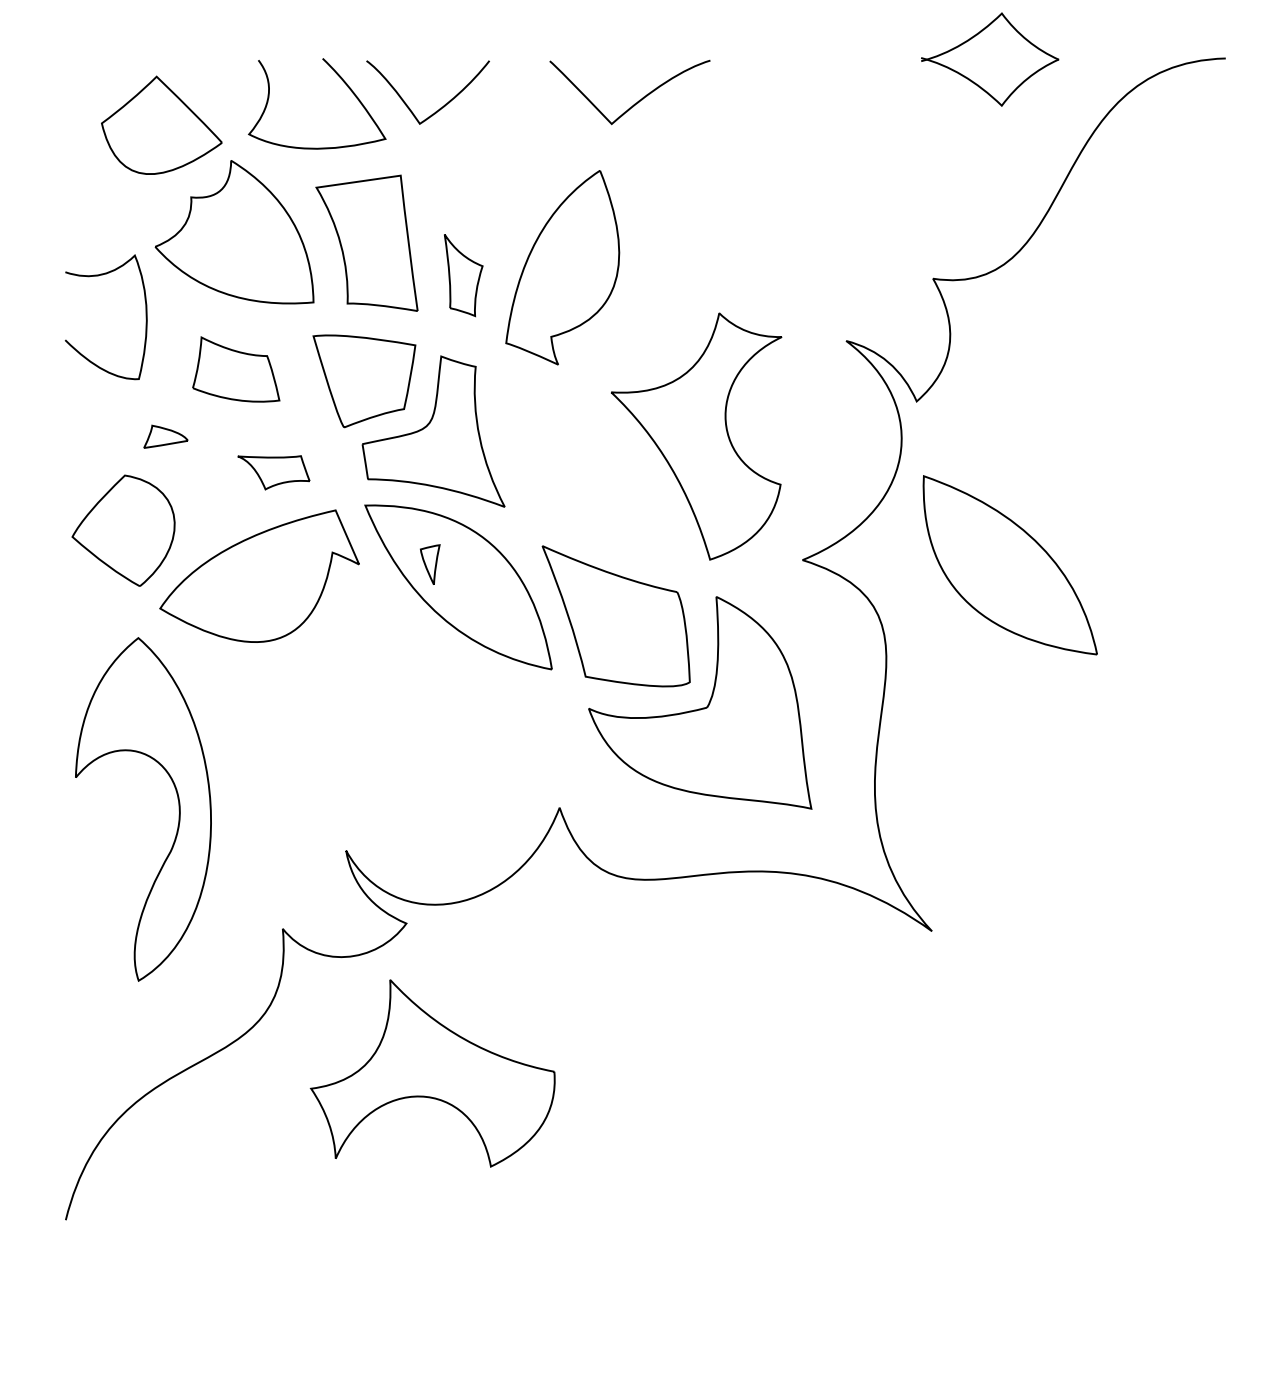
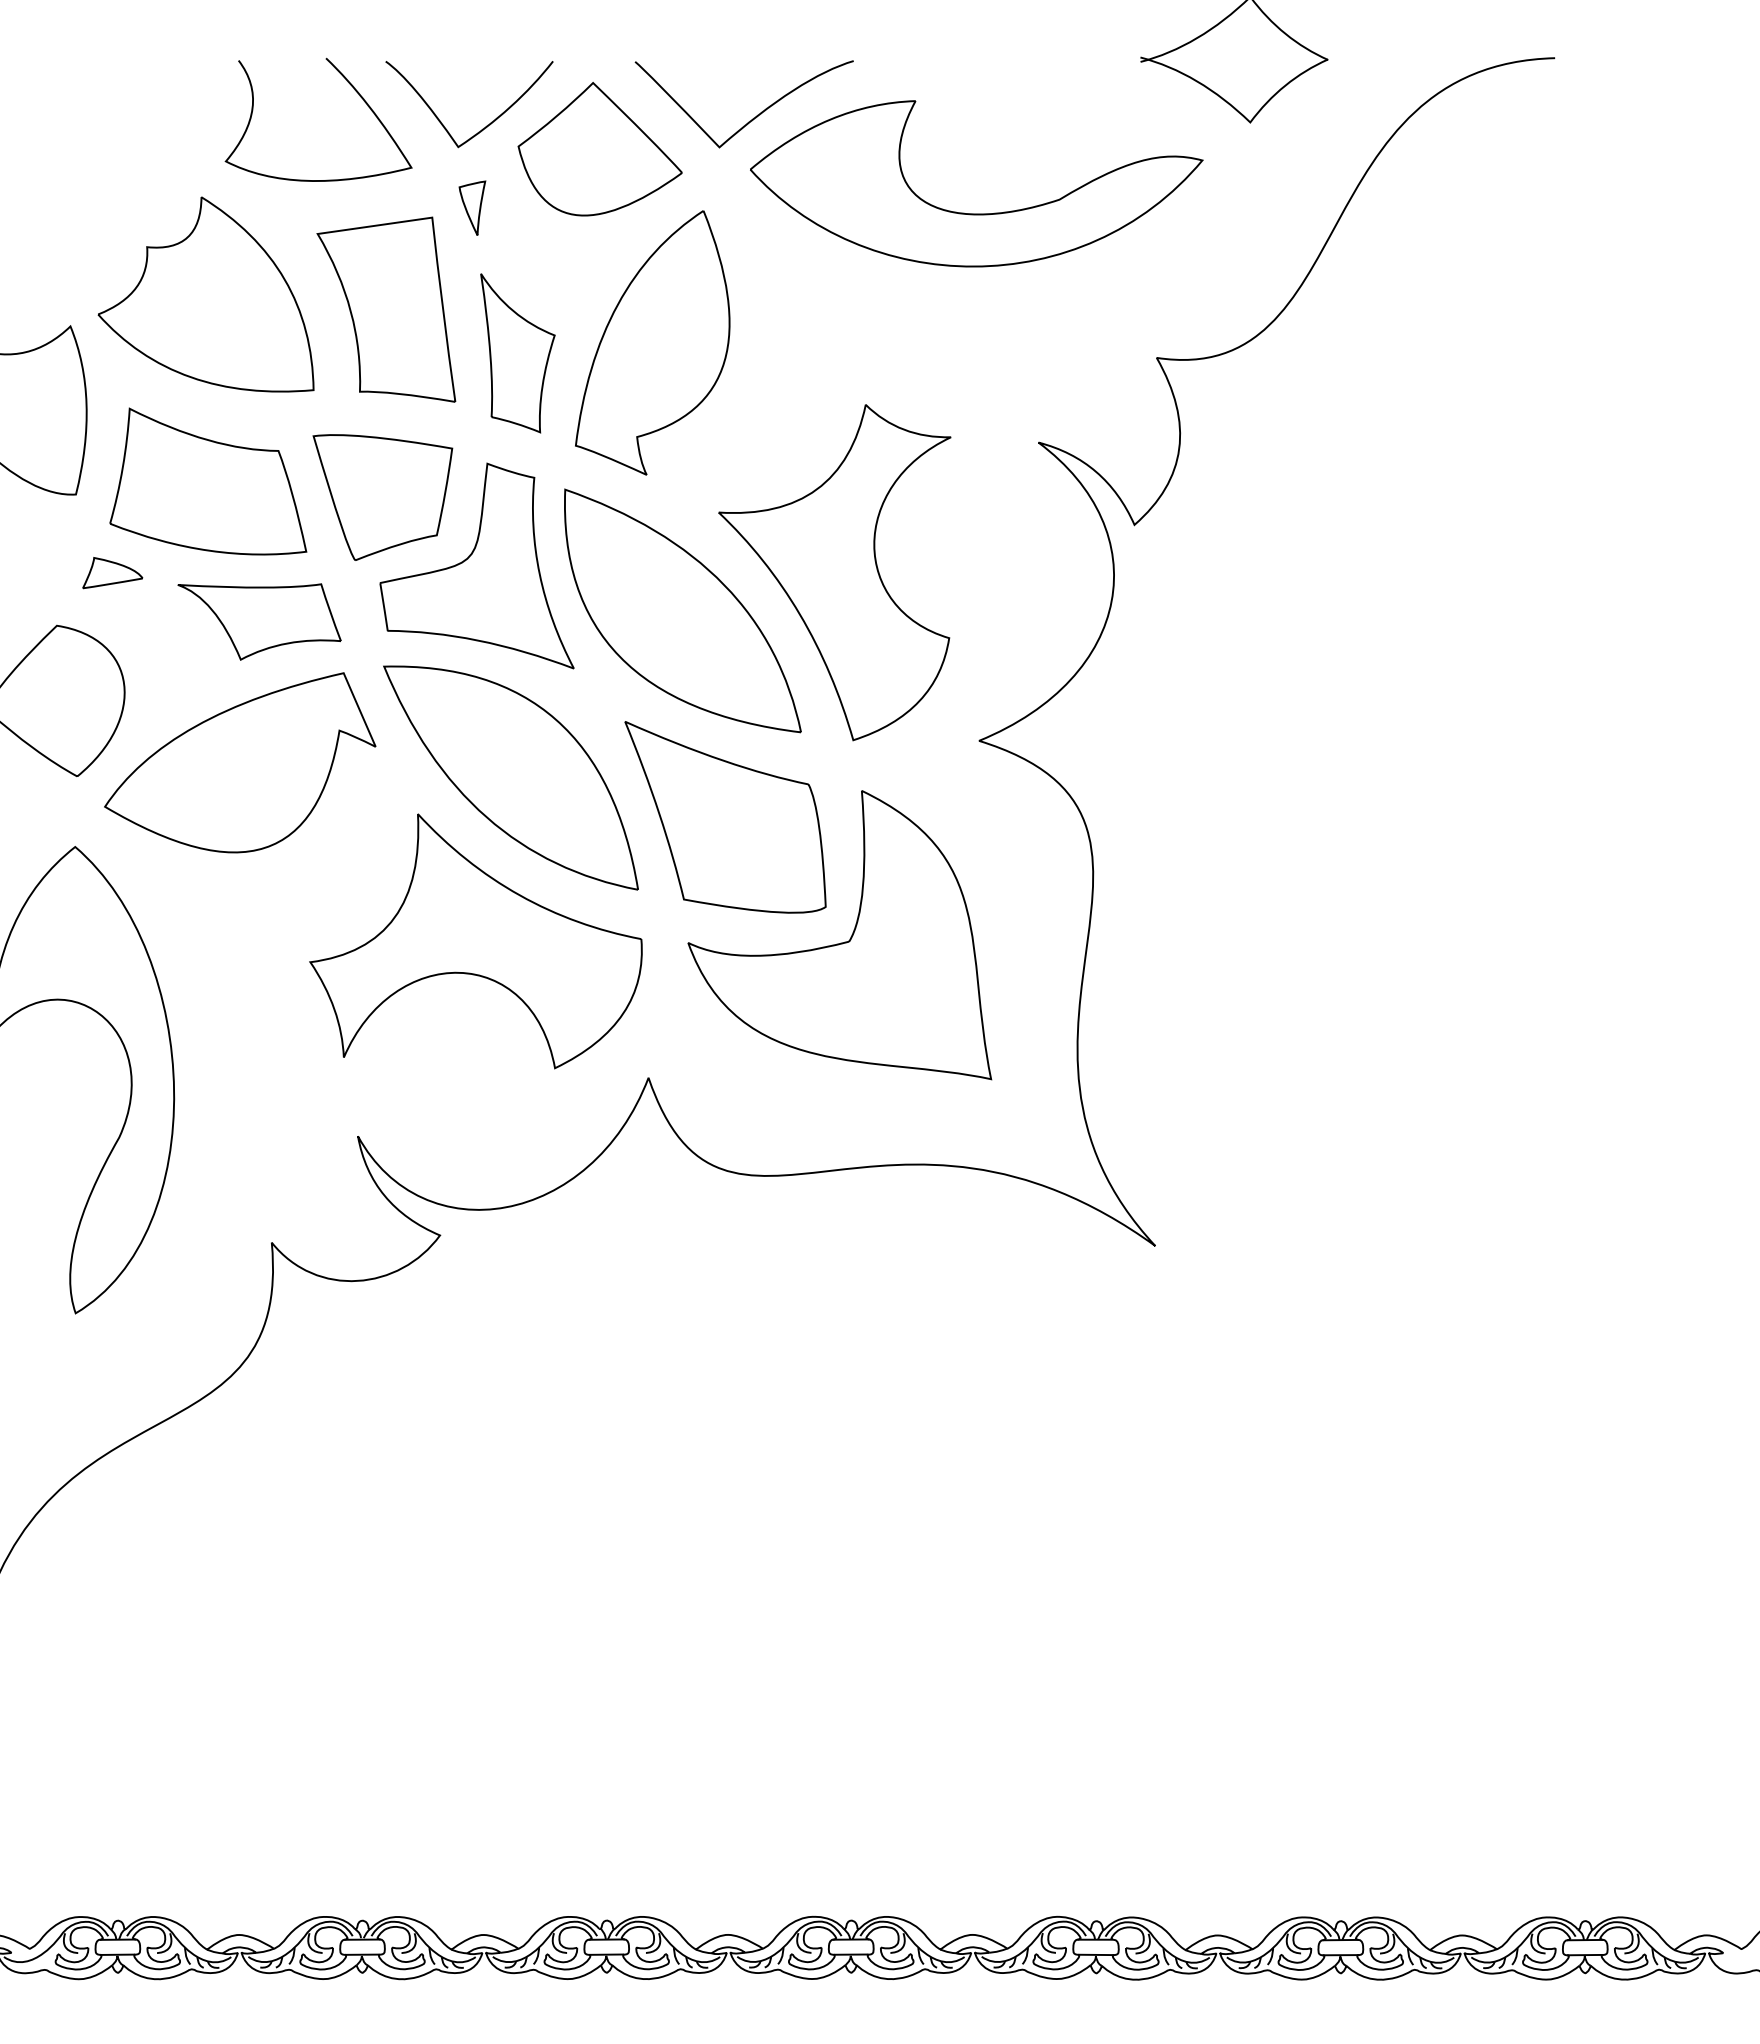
part: (161, 125) -> (599, 149), moved
part: (800, 172) -> (976, 213), added
part: (463, 275) -> (517, 353), size x1.43
part: (236, 369) -> (208, 481), size x1.67
part: (273, 472) -> (259, 621), size x1.67
part: (430, 564) -> (472, 207), moved
part: (1010, 565) -> (682, 610), moved
part: (432, 1073) -> (475, 941), moved

